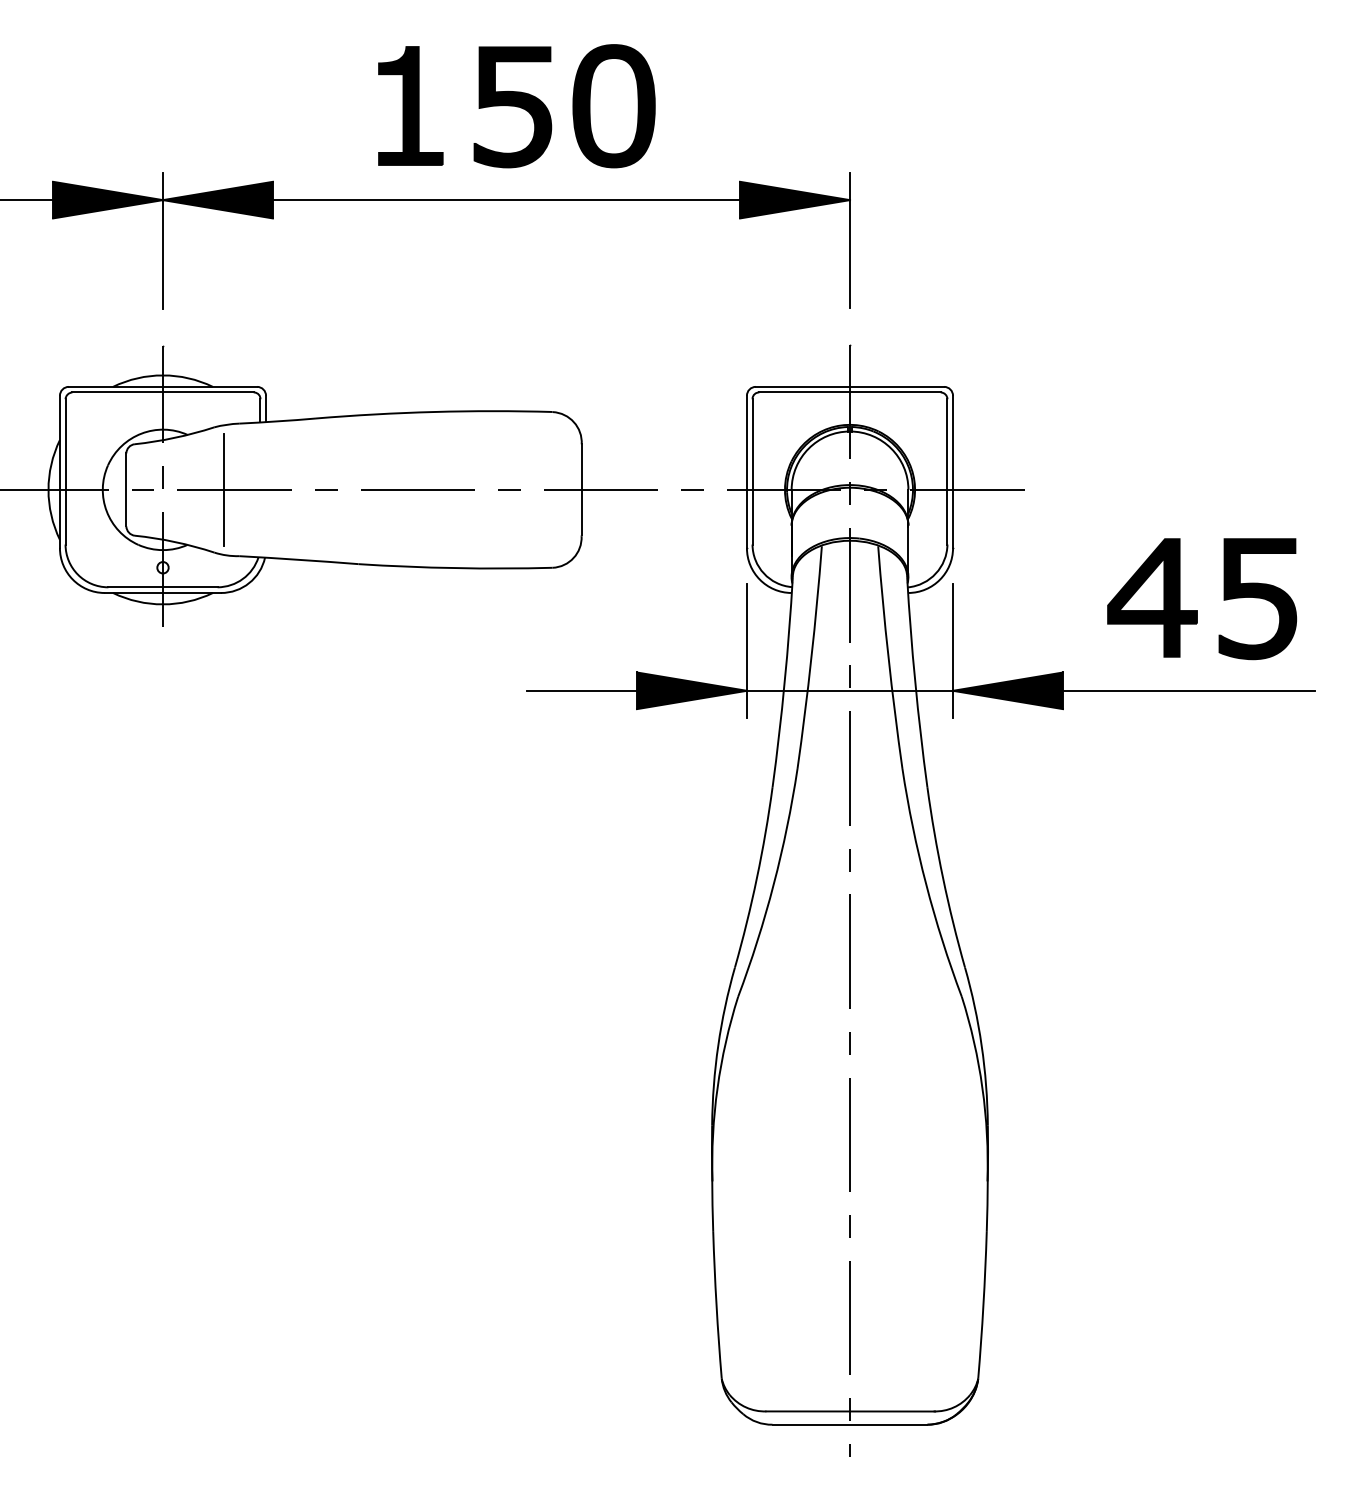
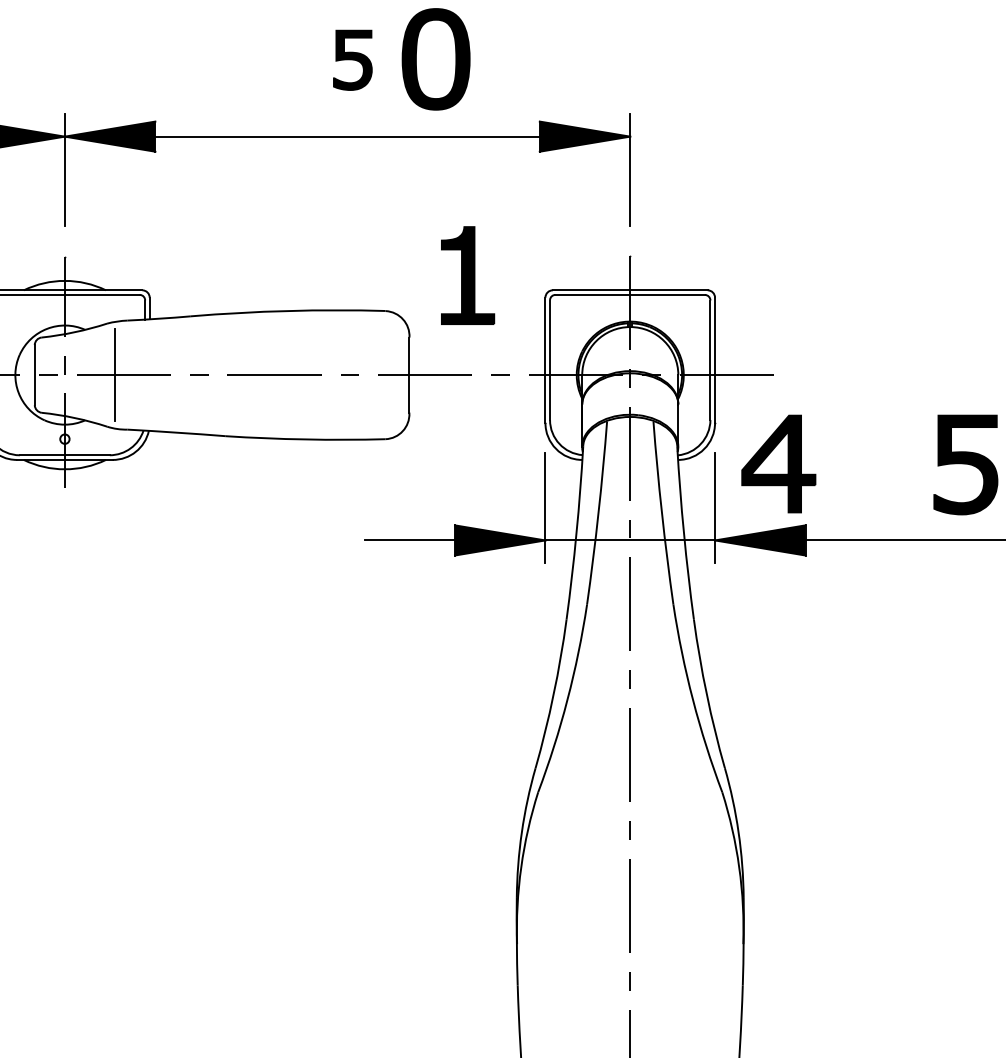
part: (410, 105) -> (467, 275), moved
part: (512, 107) -> (352, 60), size x0.6
part: (1152, 597) -> (778, 463), moved

